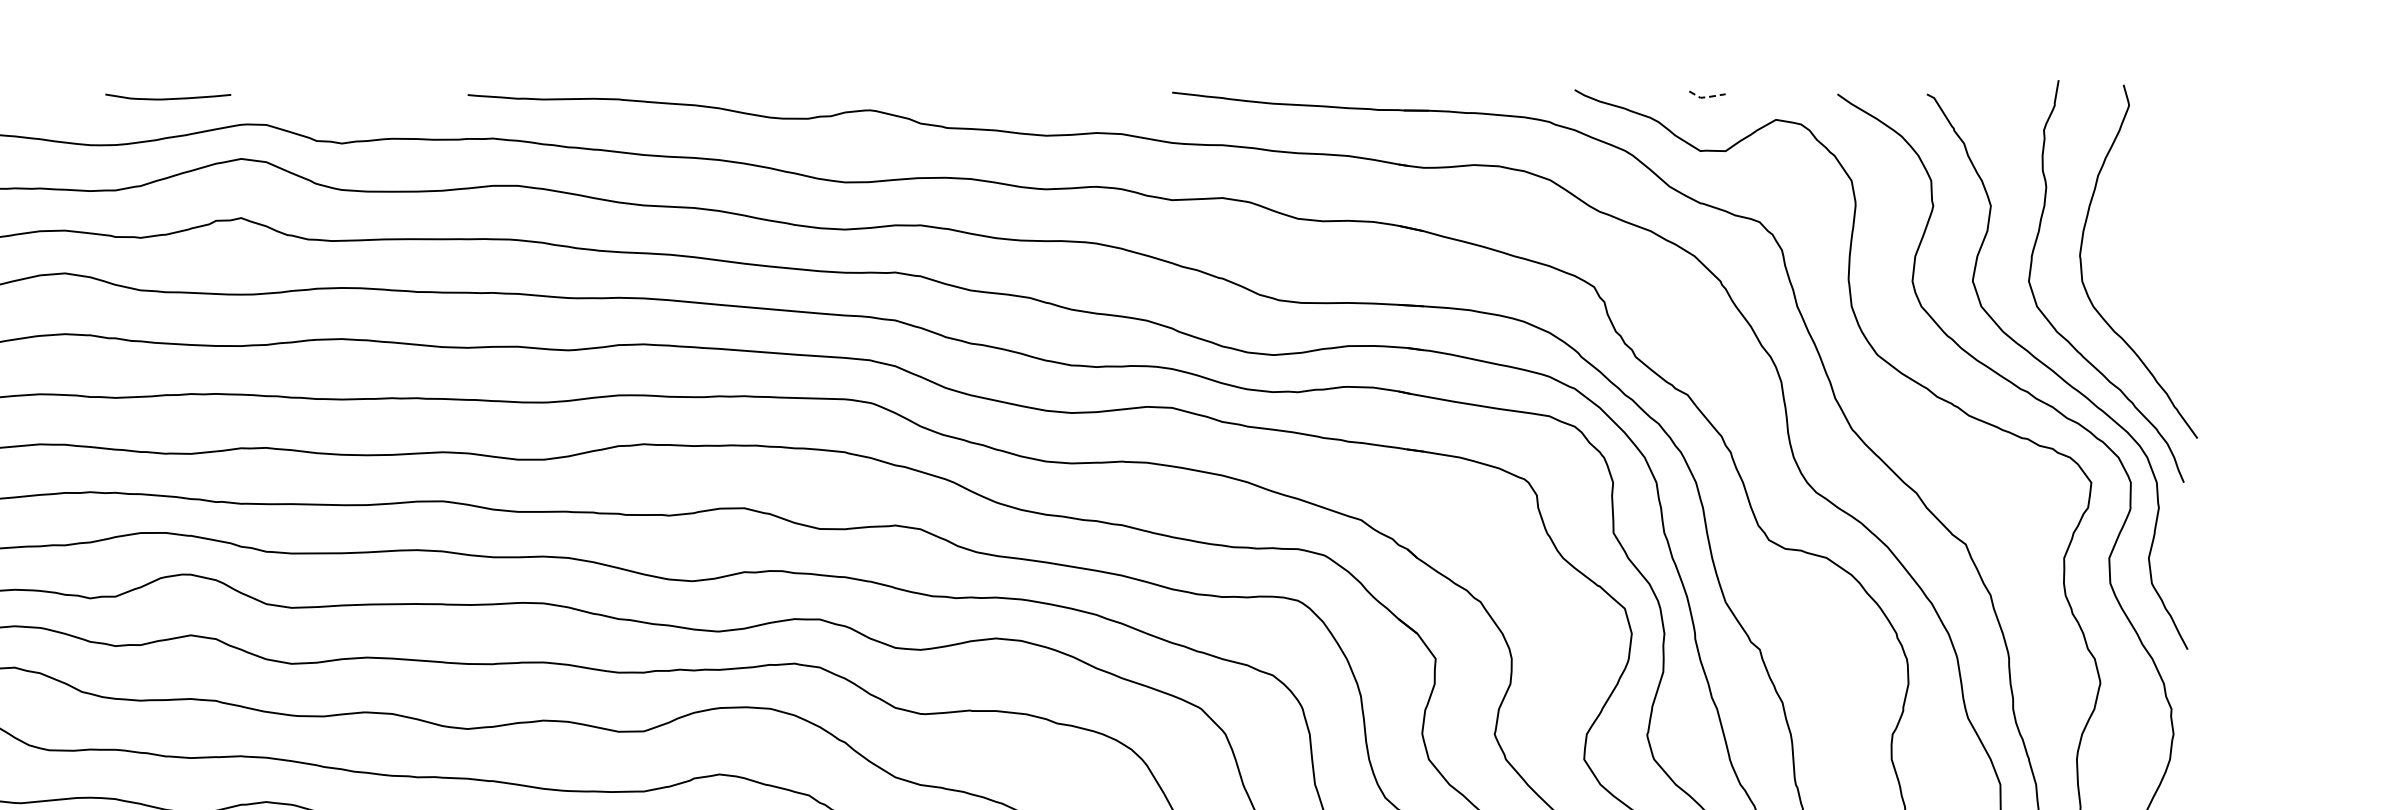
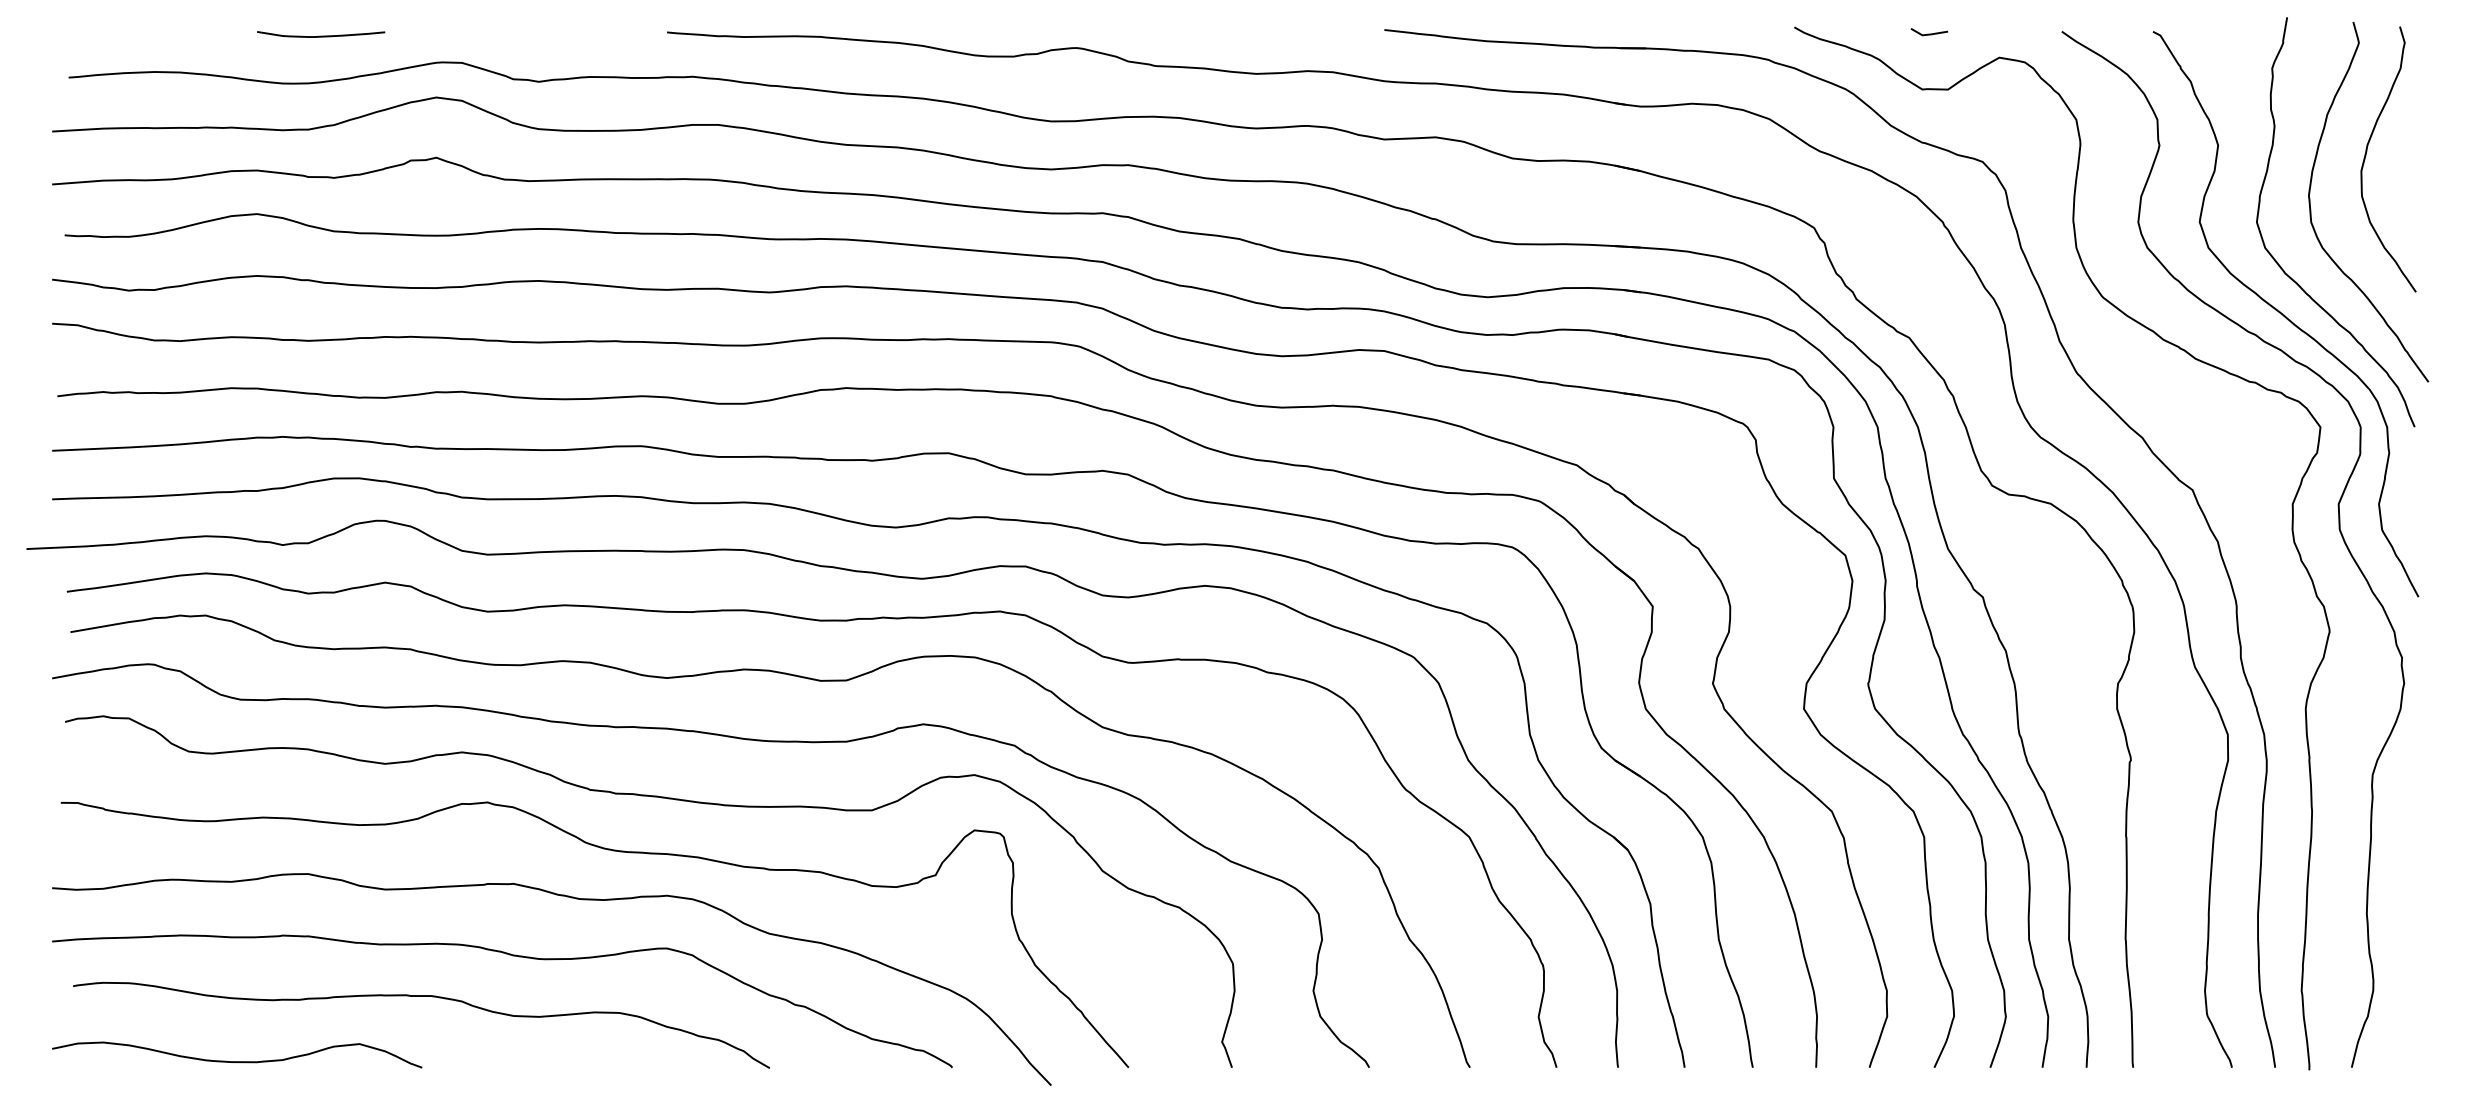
line: (1707, 97) -> (1929, 34), dashed -> solid
curve: (168, 98) -> (321, 35), moved
curve: (2136, 216) -> (2366, 156), added

